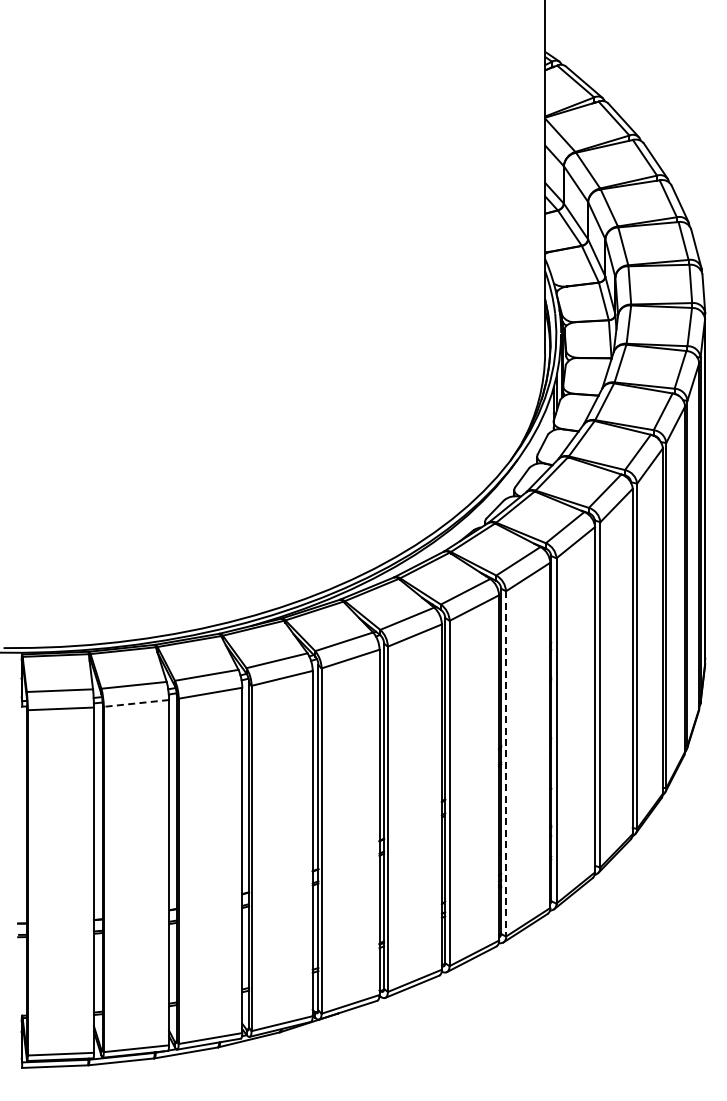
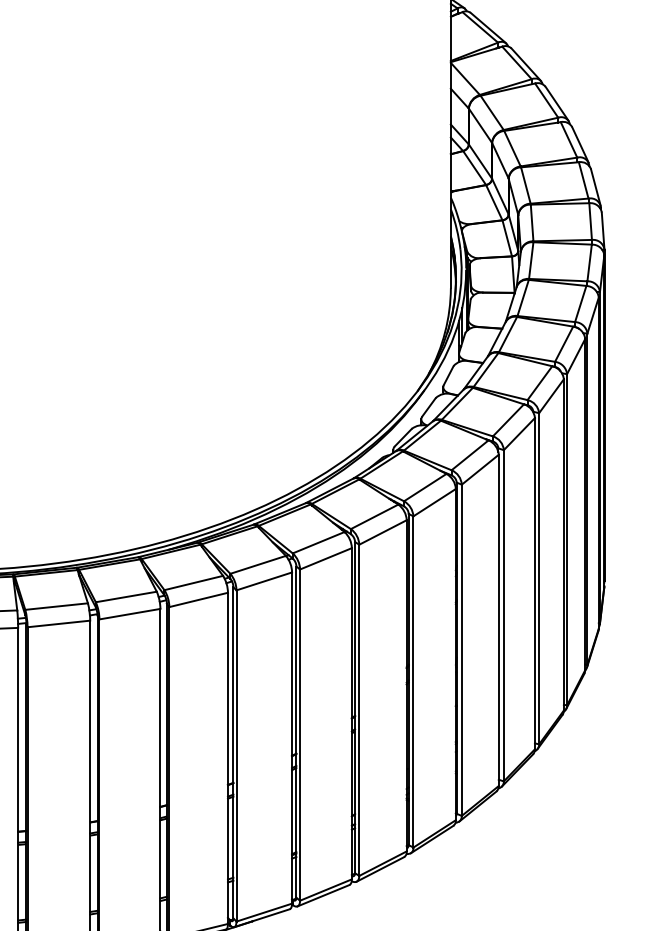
line: (136, 703) -> (58, 624), dashed -> solid
line: (506, 763) -> (413, 681), dashed -> solid

